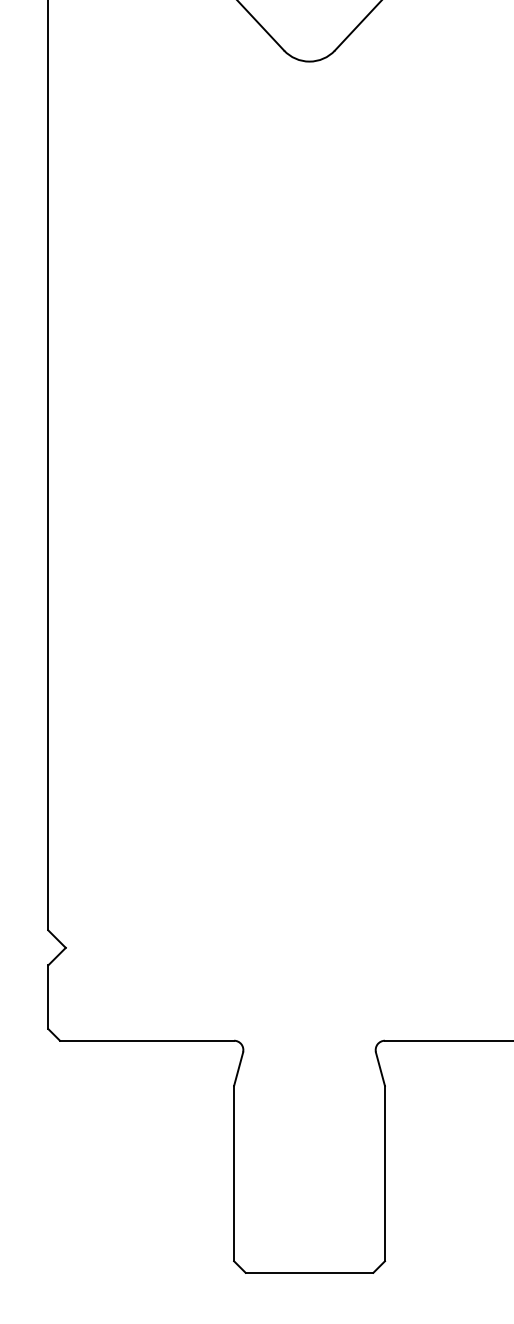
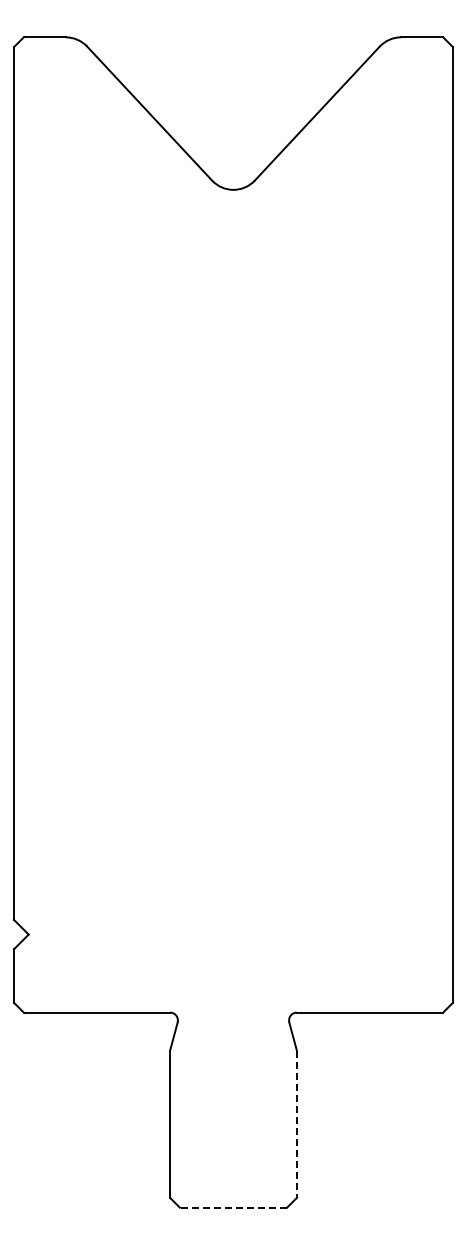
line: (384, 1173) -> (296, 1124), solid -> dashed
line: (309, 1272) -> (233, 1207), solid -> dashed

